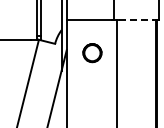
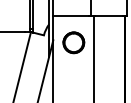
line: (137, 19) -> (109, 15), dashed -> solid
part: (92, 52) -> (73, 42), size x1.43

